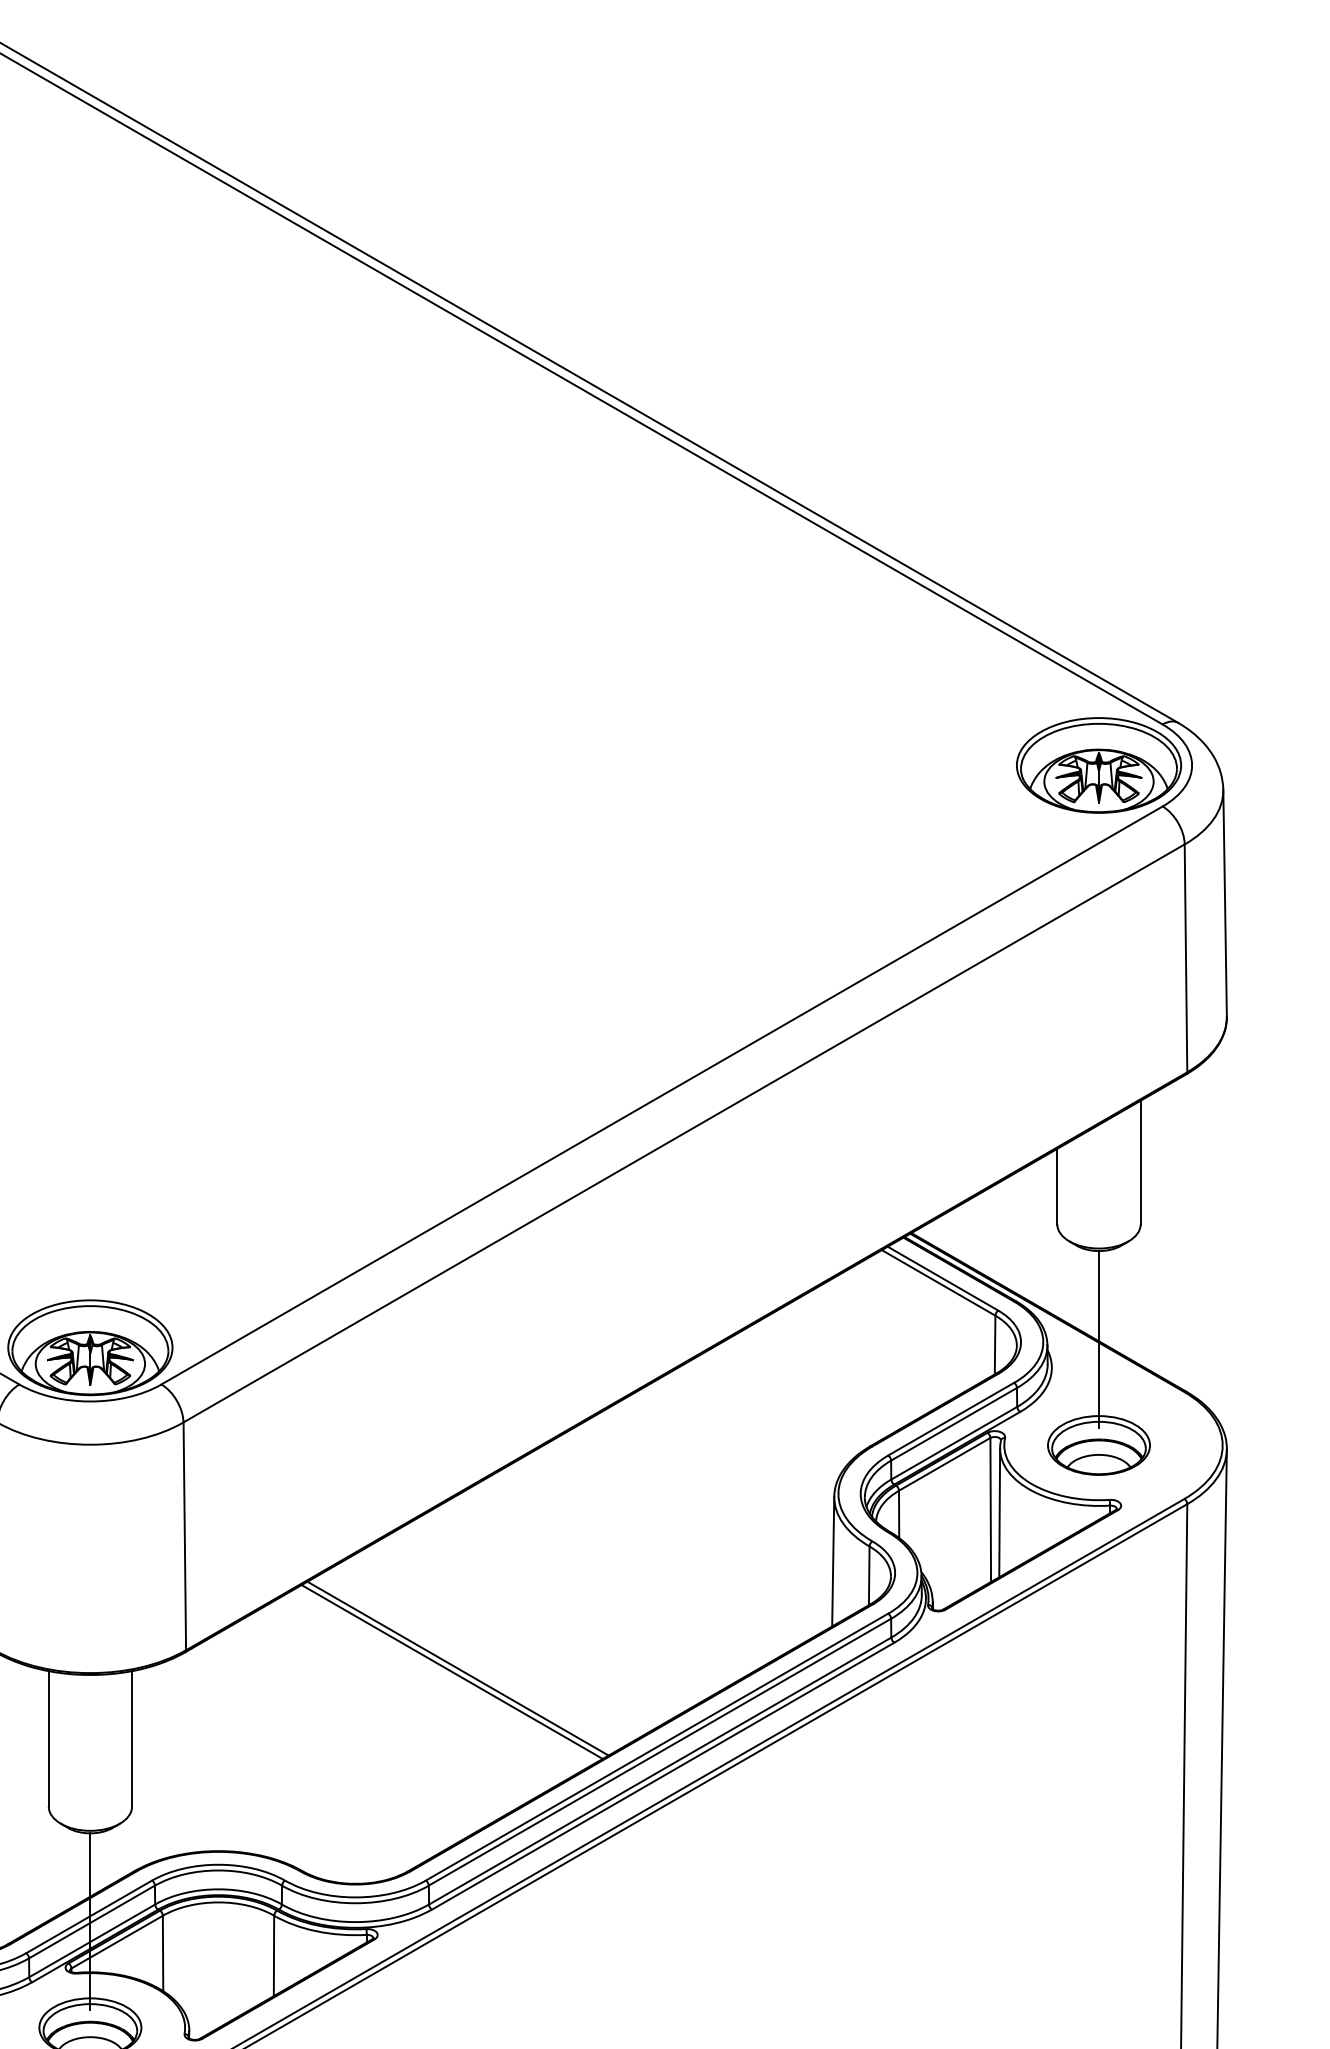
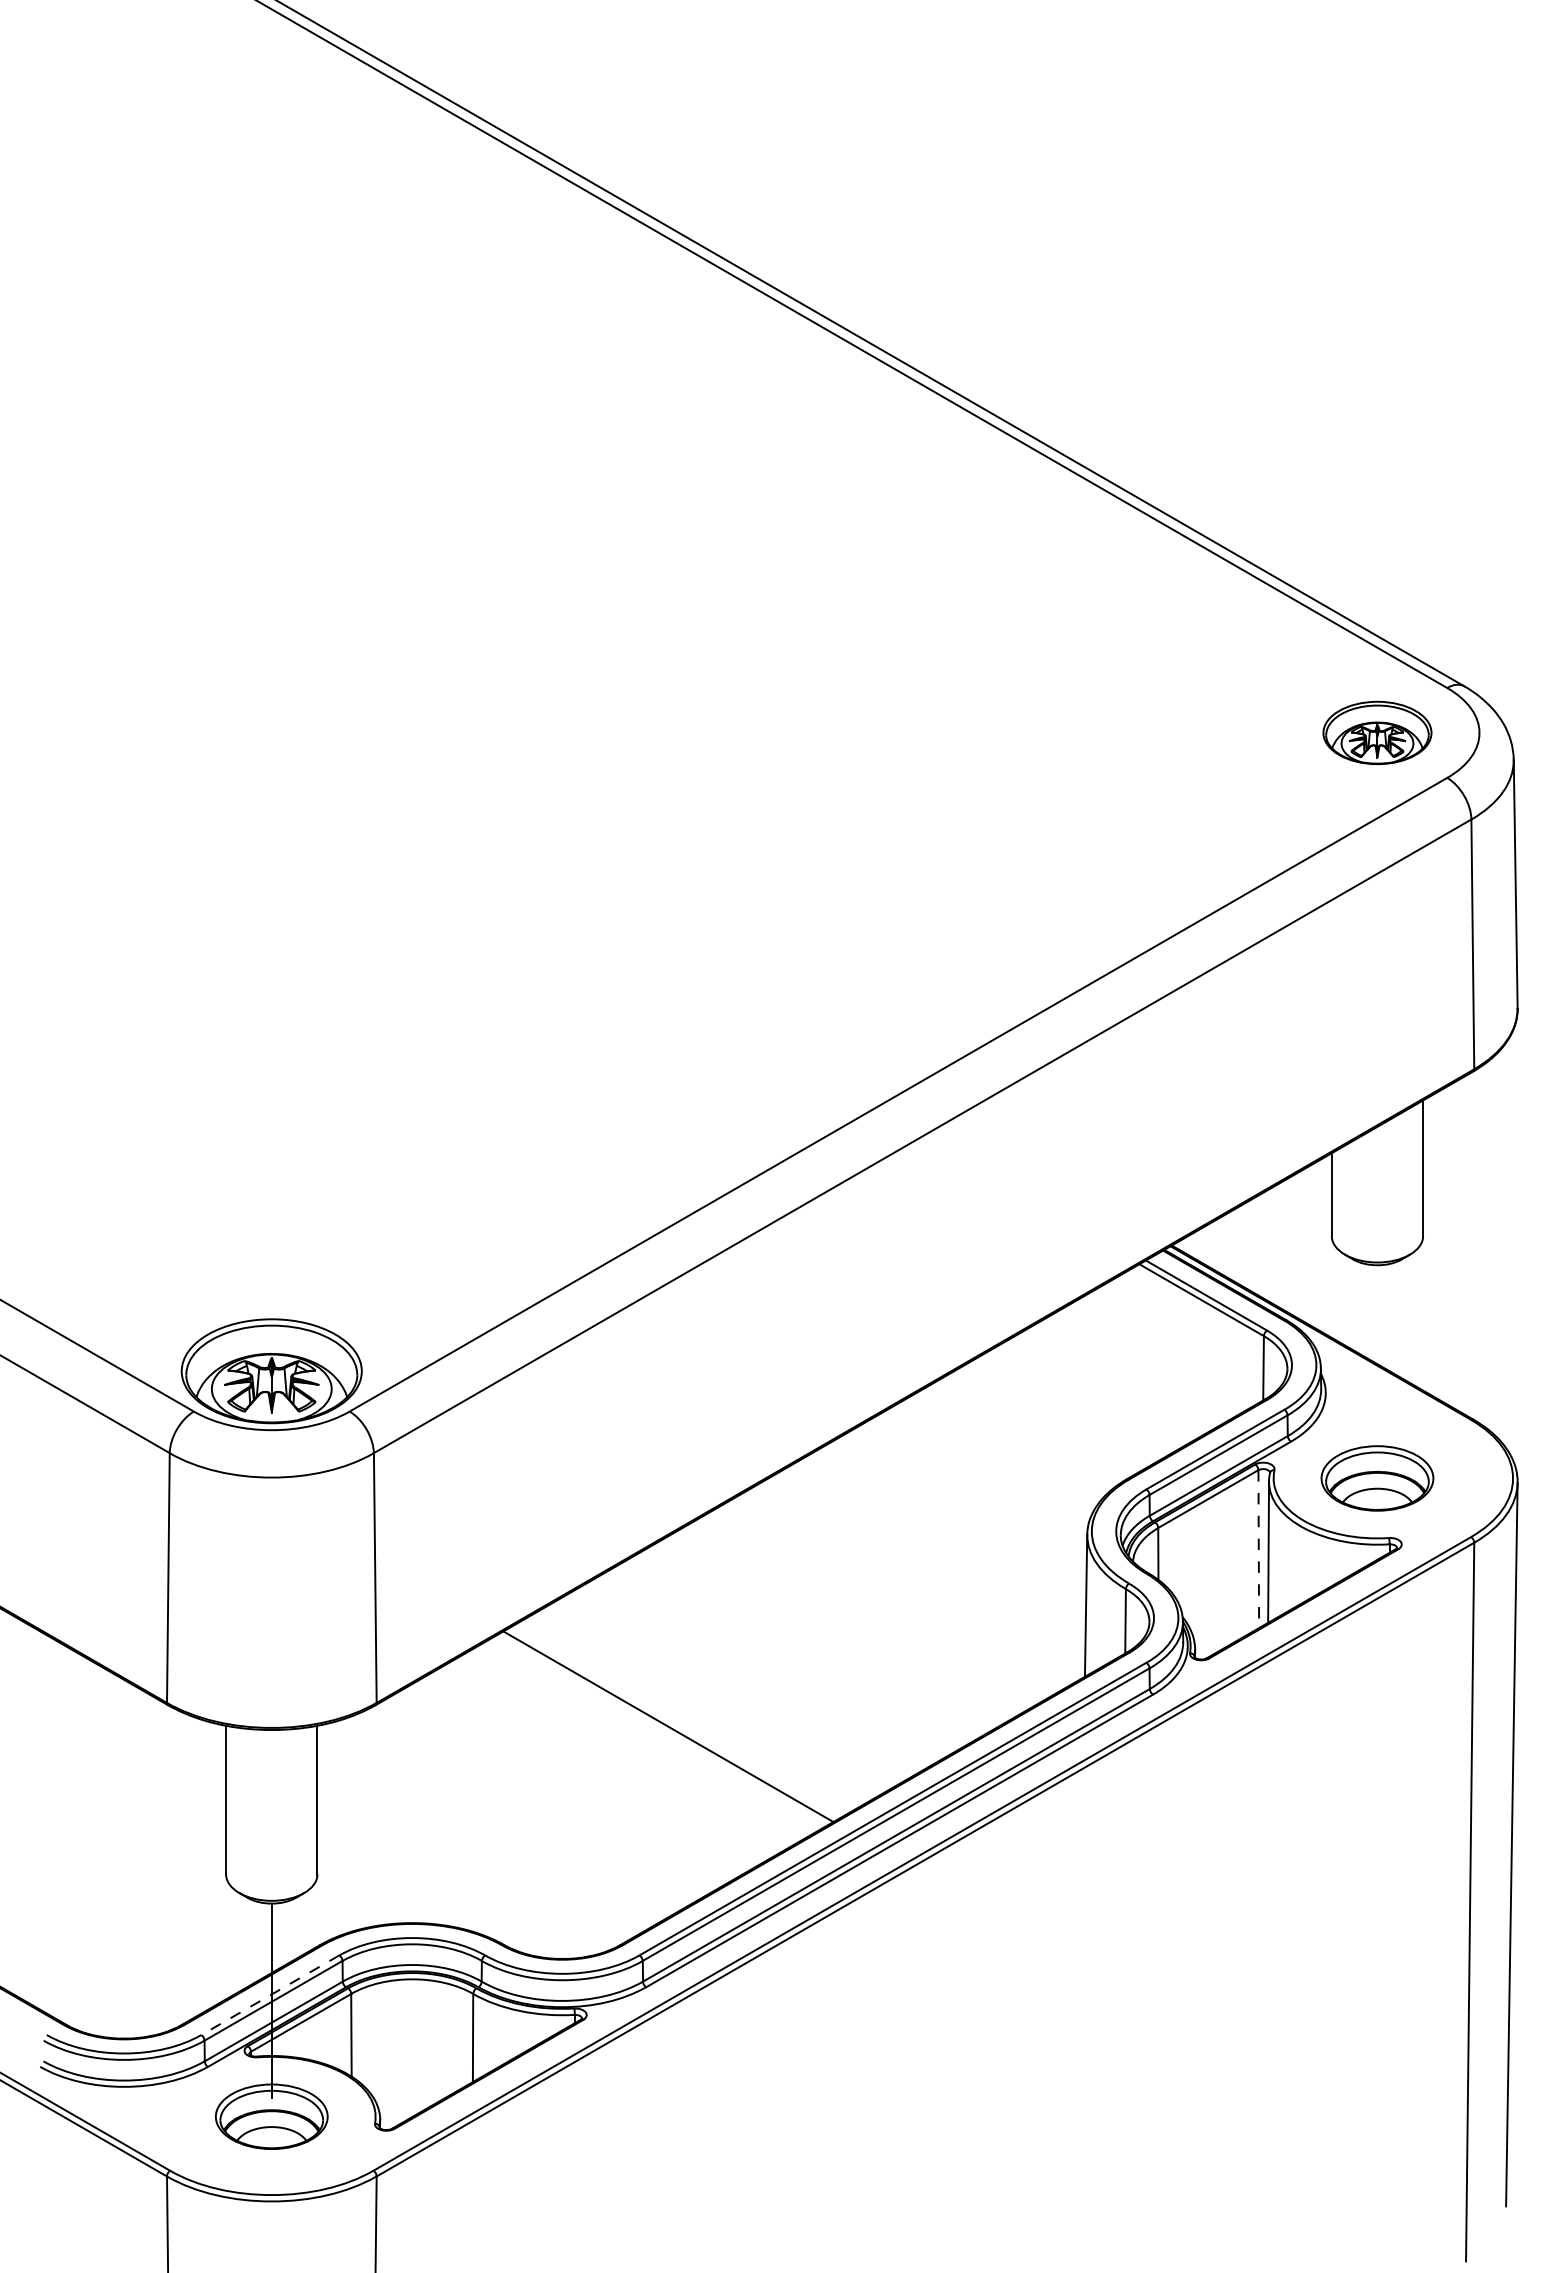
part: (1099, 765) -> (1377, 732), size x0.6
line: (1099, 1339) -> (1377, 1362), removed
line: (990, 1510) -> (1258, 1549), solid -> dashed
line: (457, 1668) -> (674, 1722), removed
line: (89, 1917) -> (270, 1995), solid -> dashed

